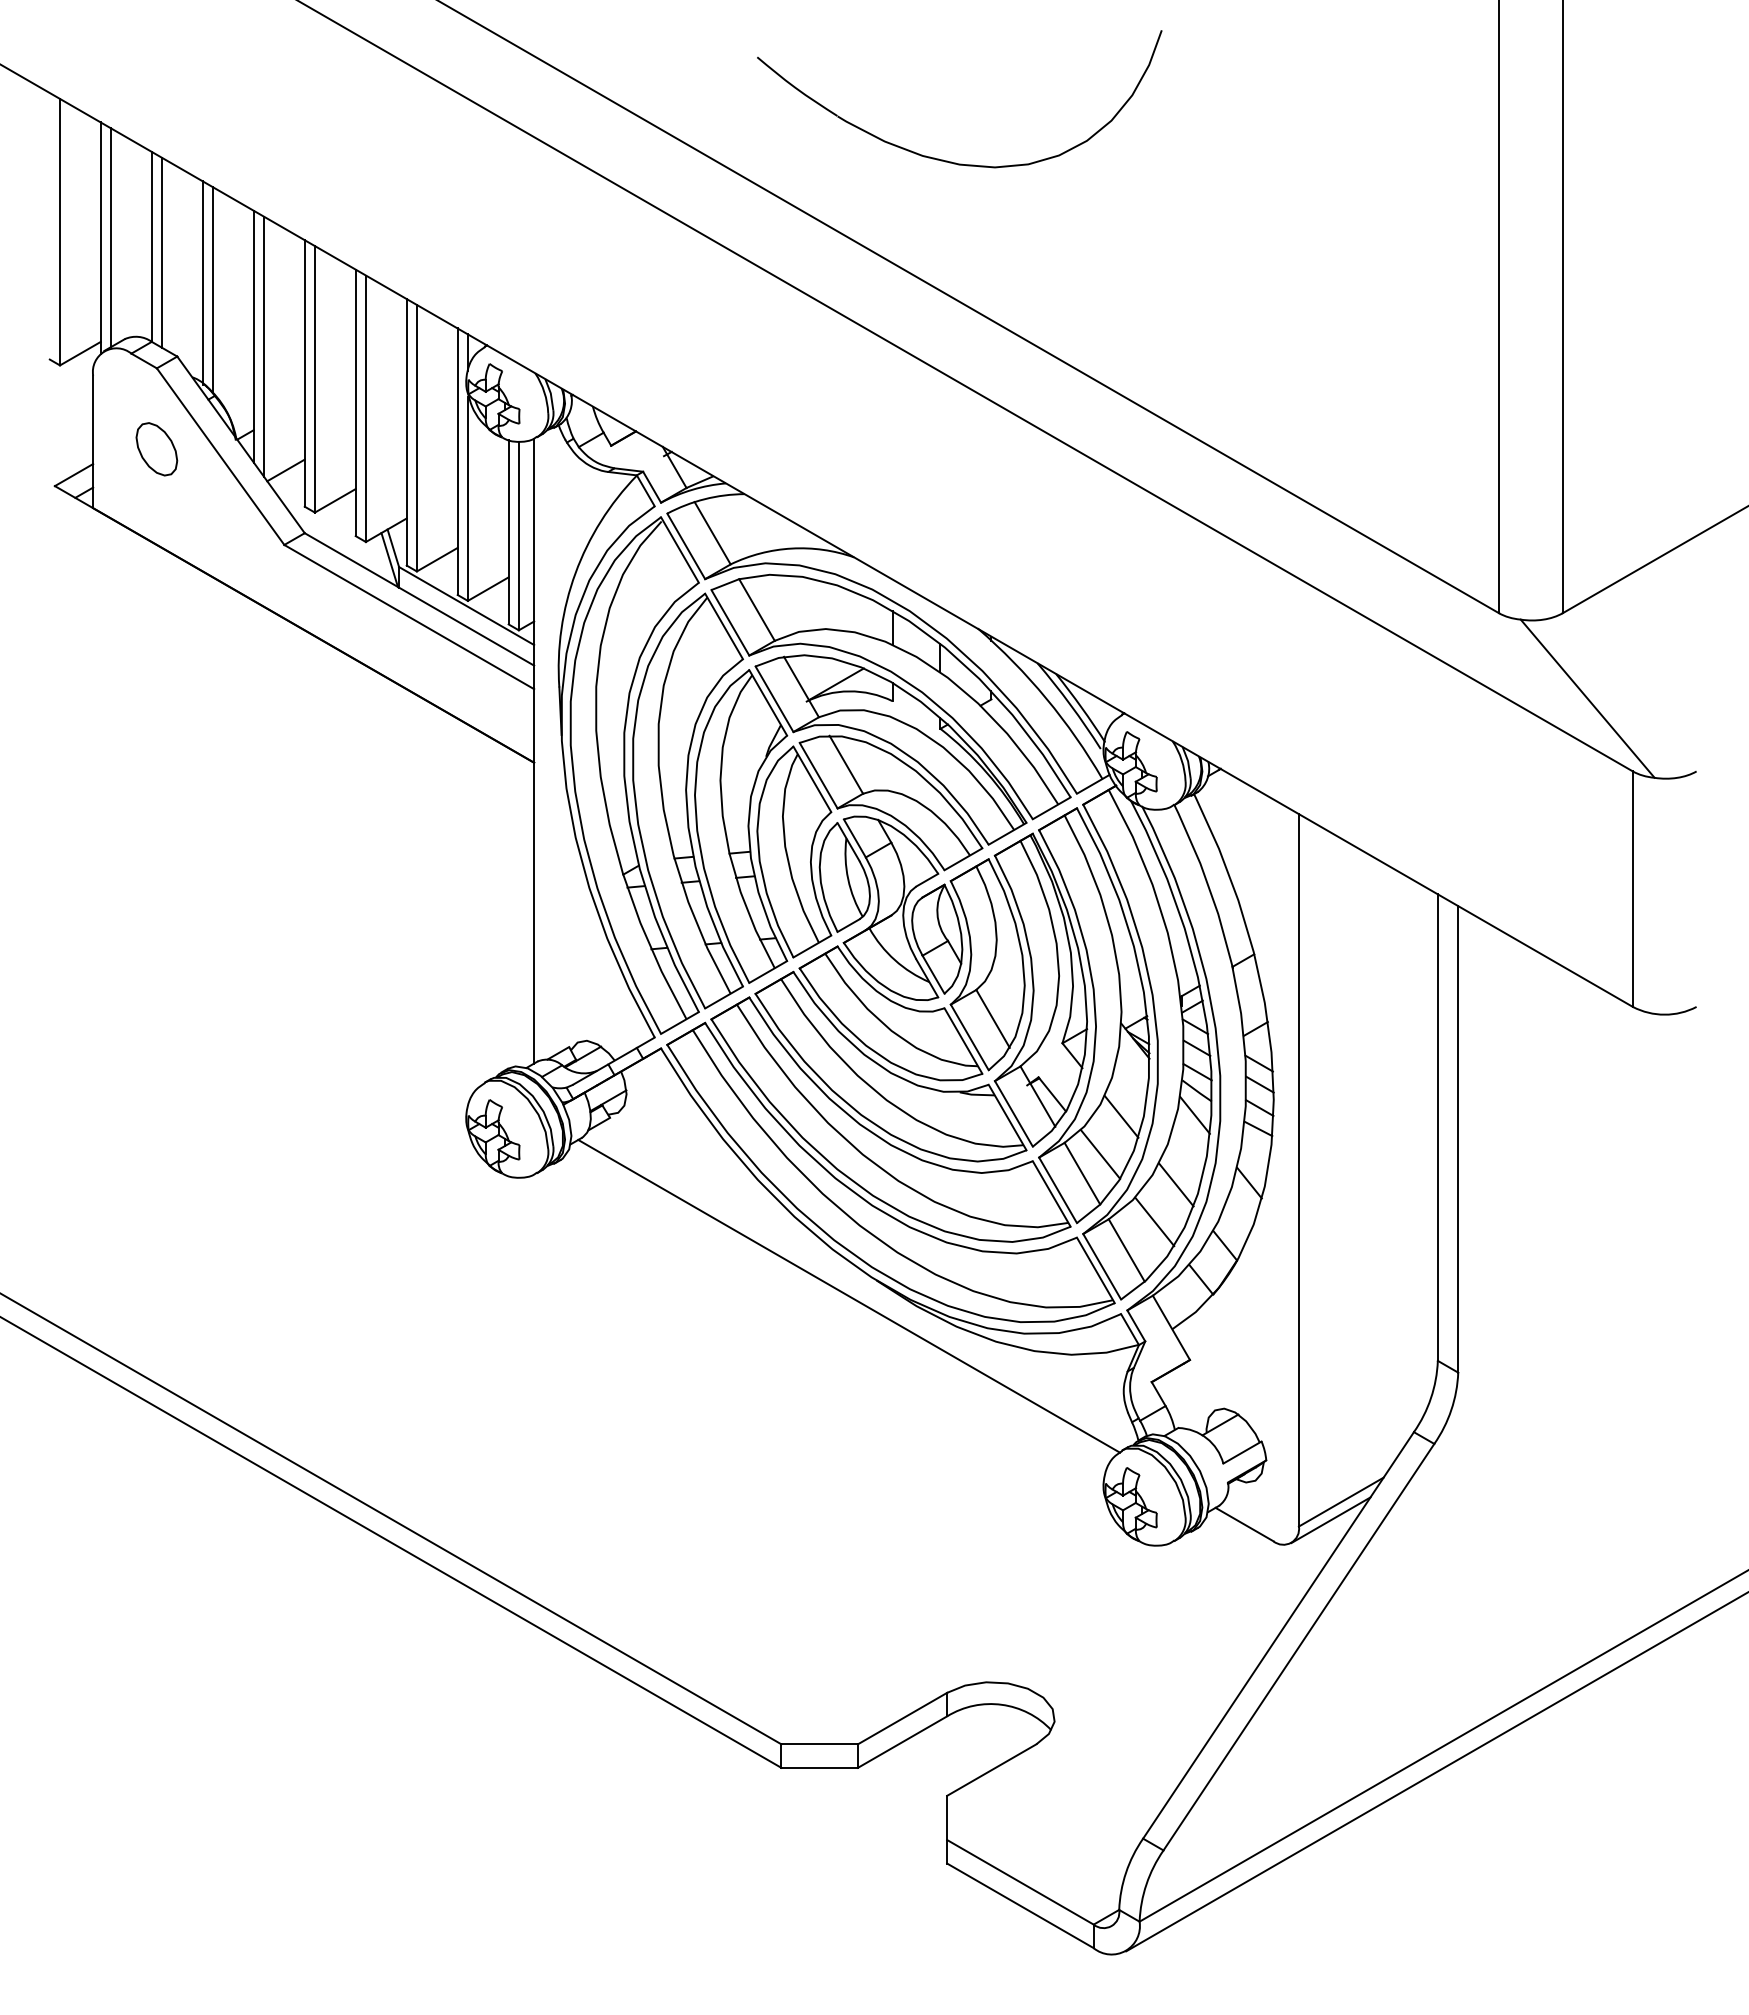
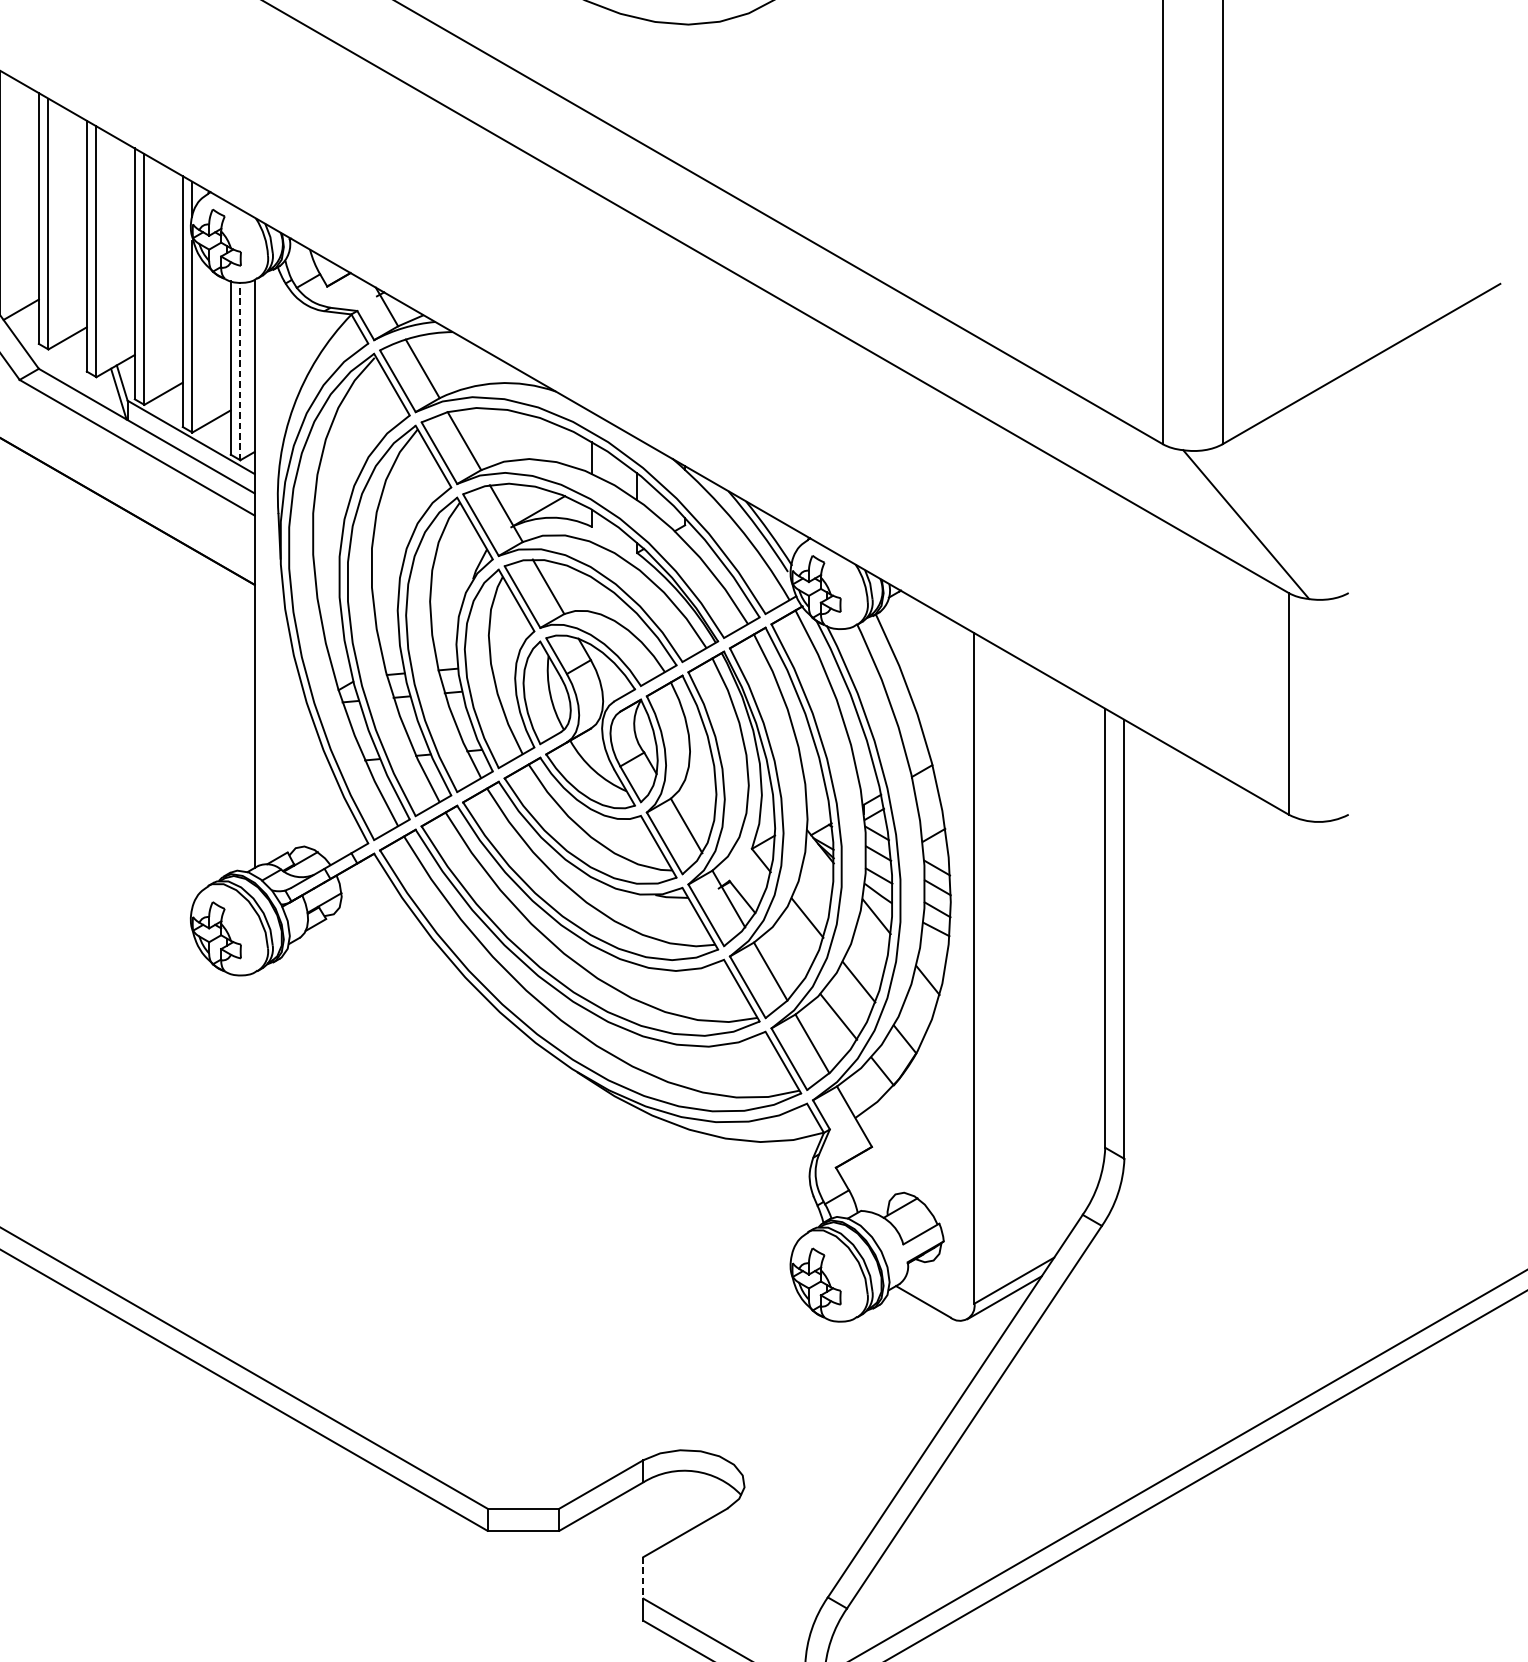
line: (518, 535) -> (240, 371), solid -> dashed
line: (1100, 1154) -> (787, 953), removed
line: (849, 1295) -> (551, 1086), removed
line: (947, 1818) -> (643, 1578), solid -> dashed

